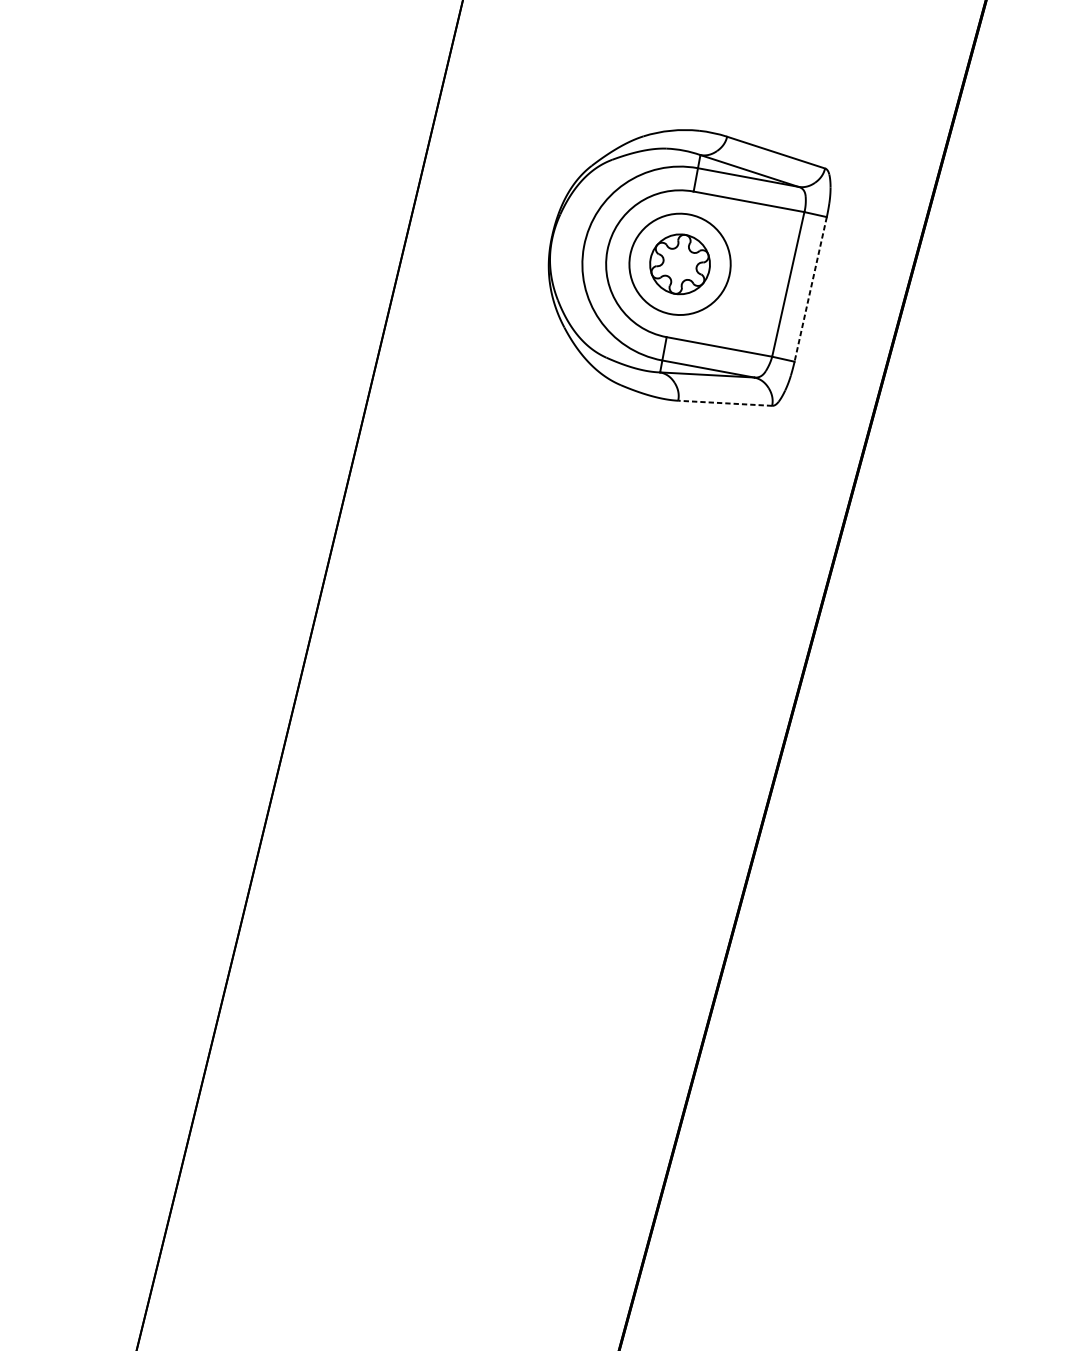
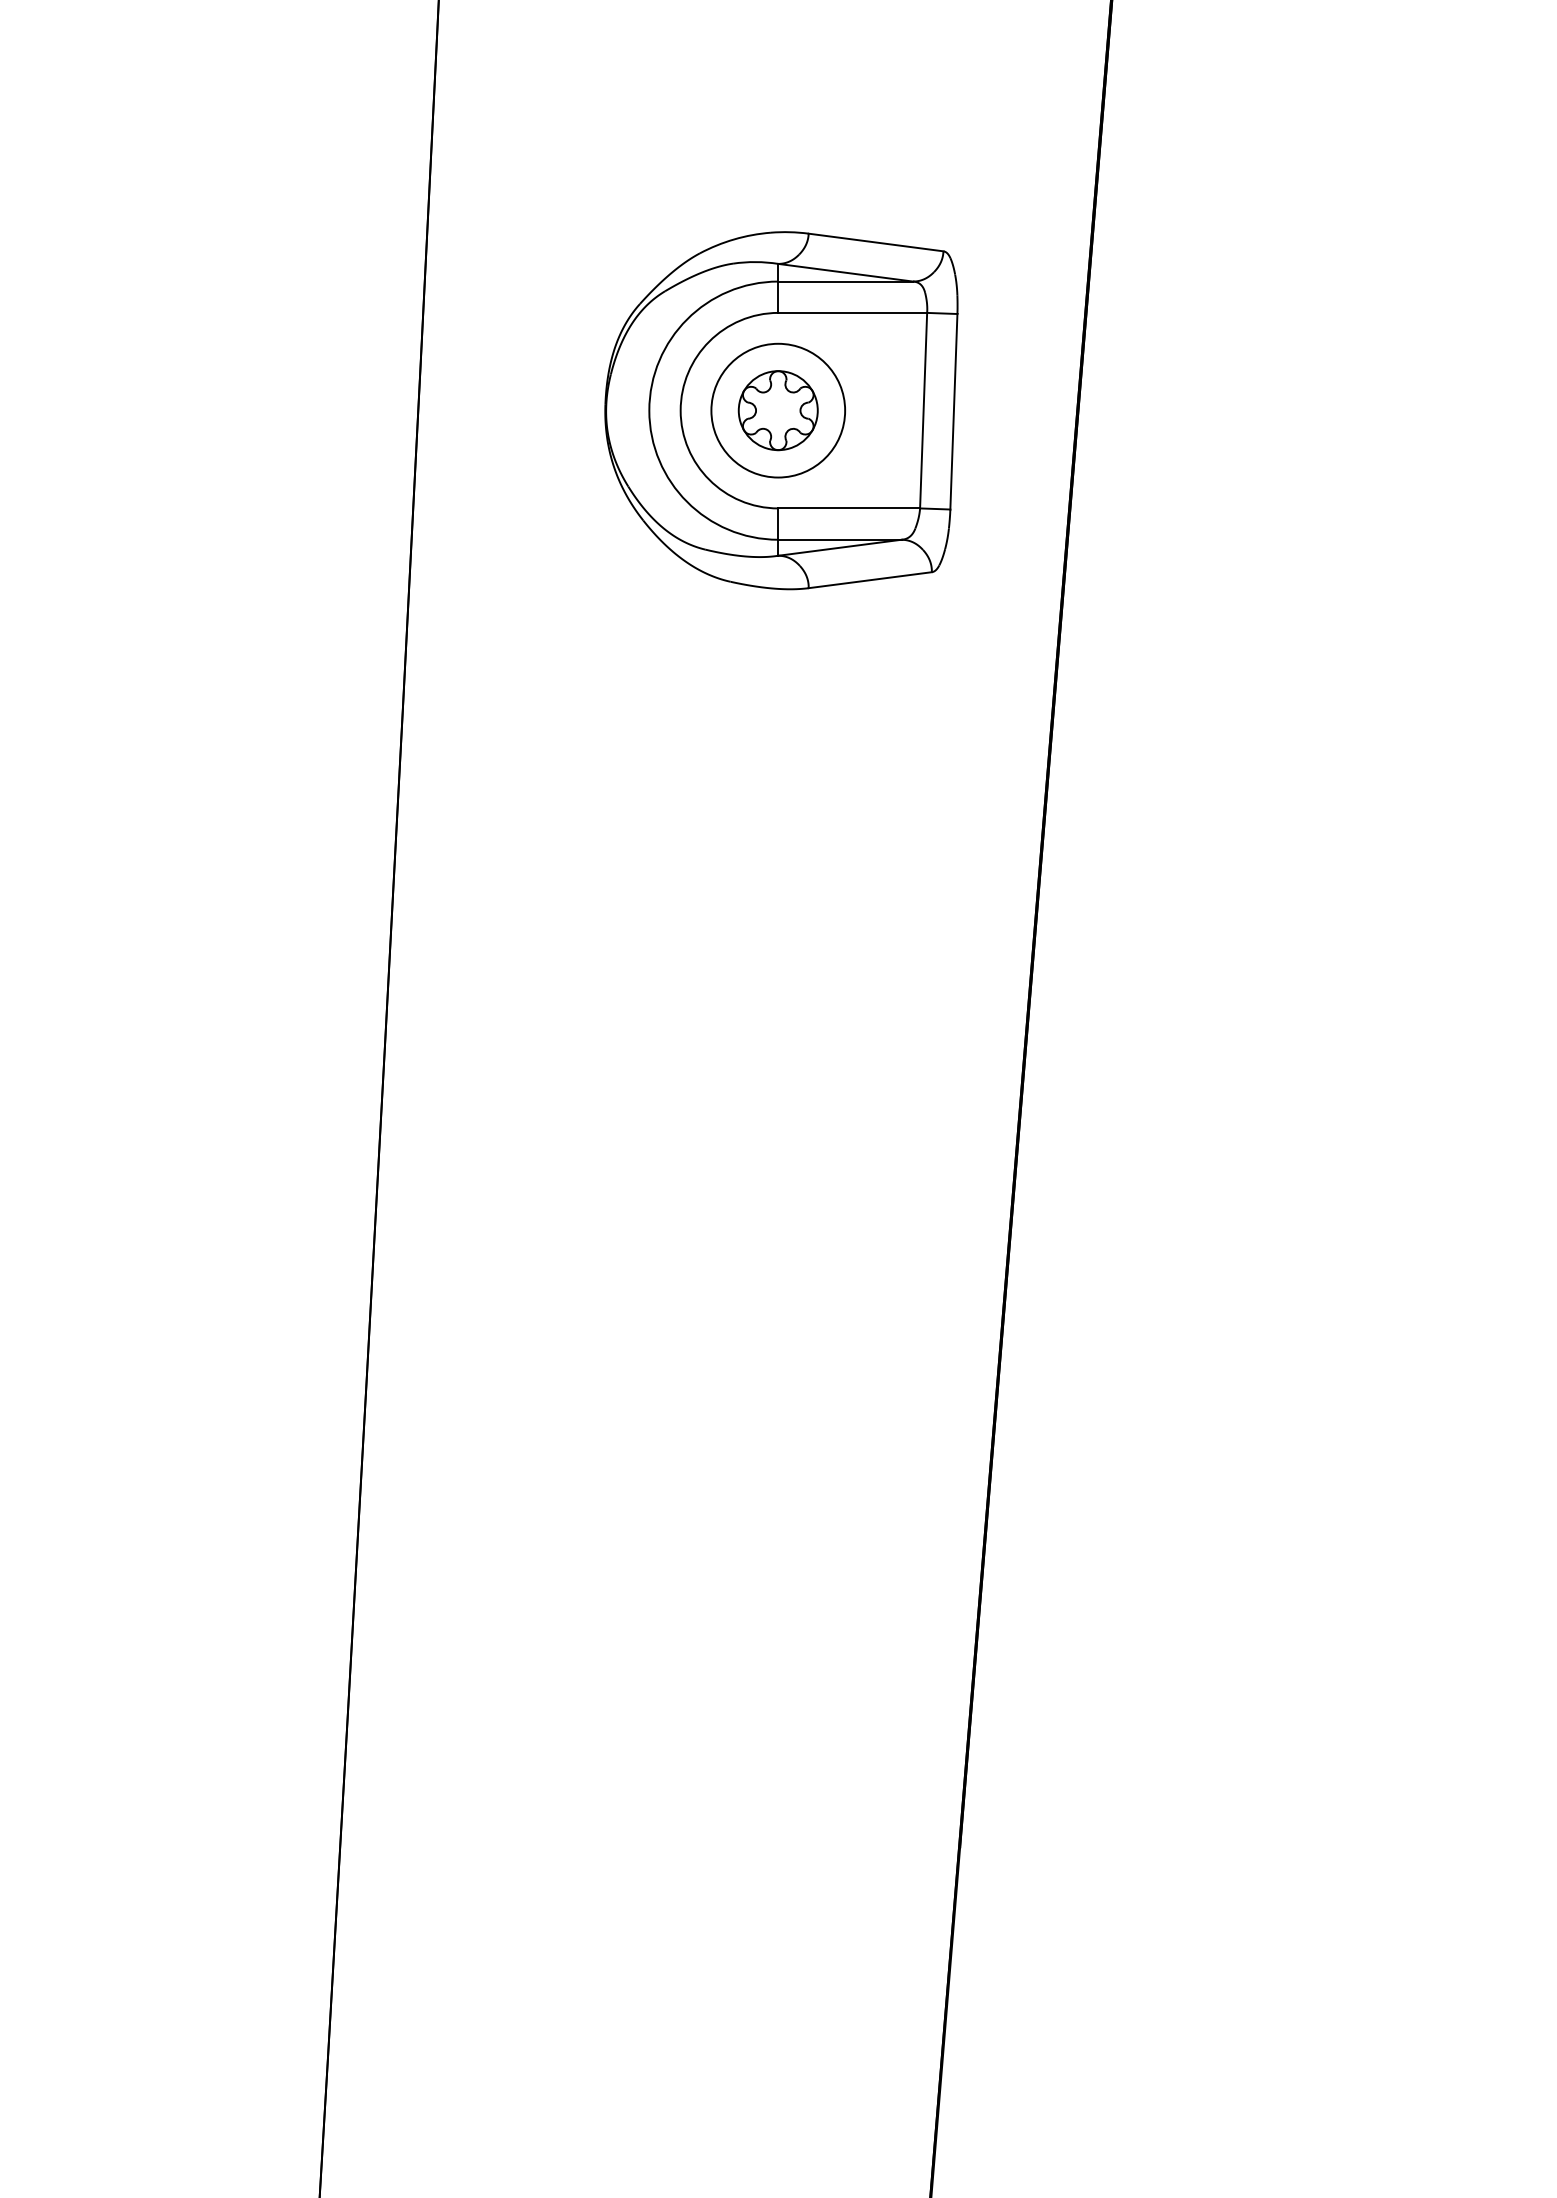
line: (810, 289) -> (953, 411), dashed -> solid
line: (724, 403) -> (869, 580), dashed -> solid

